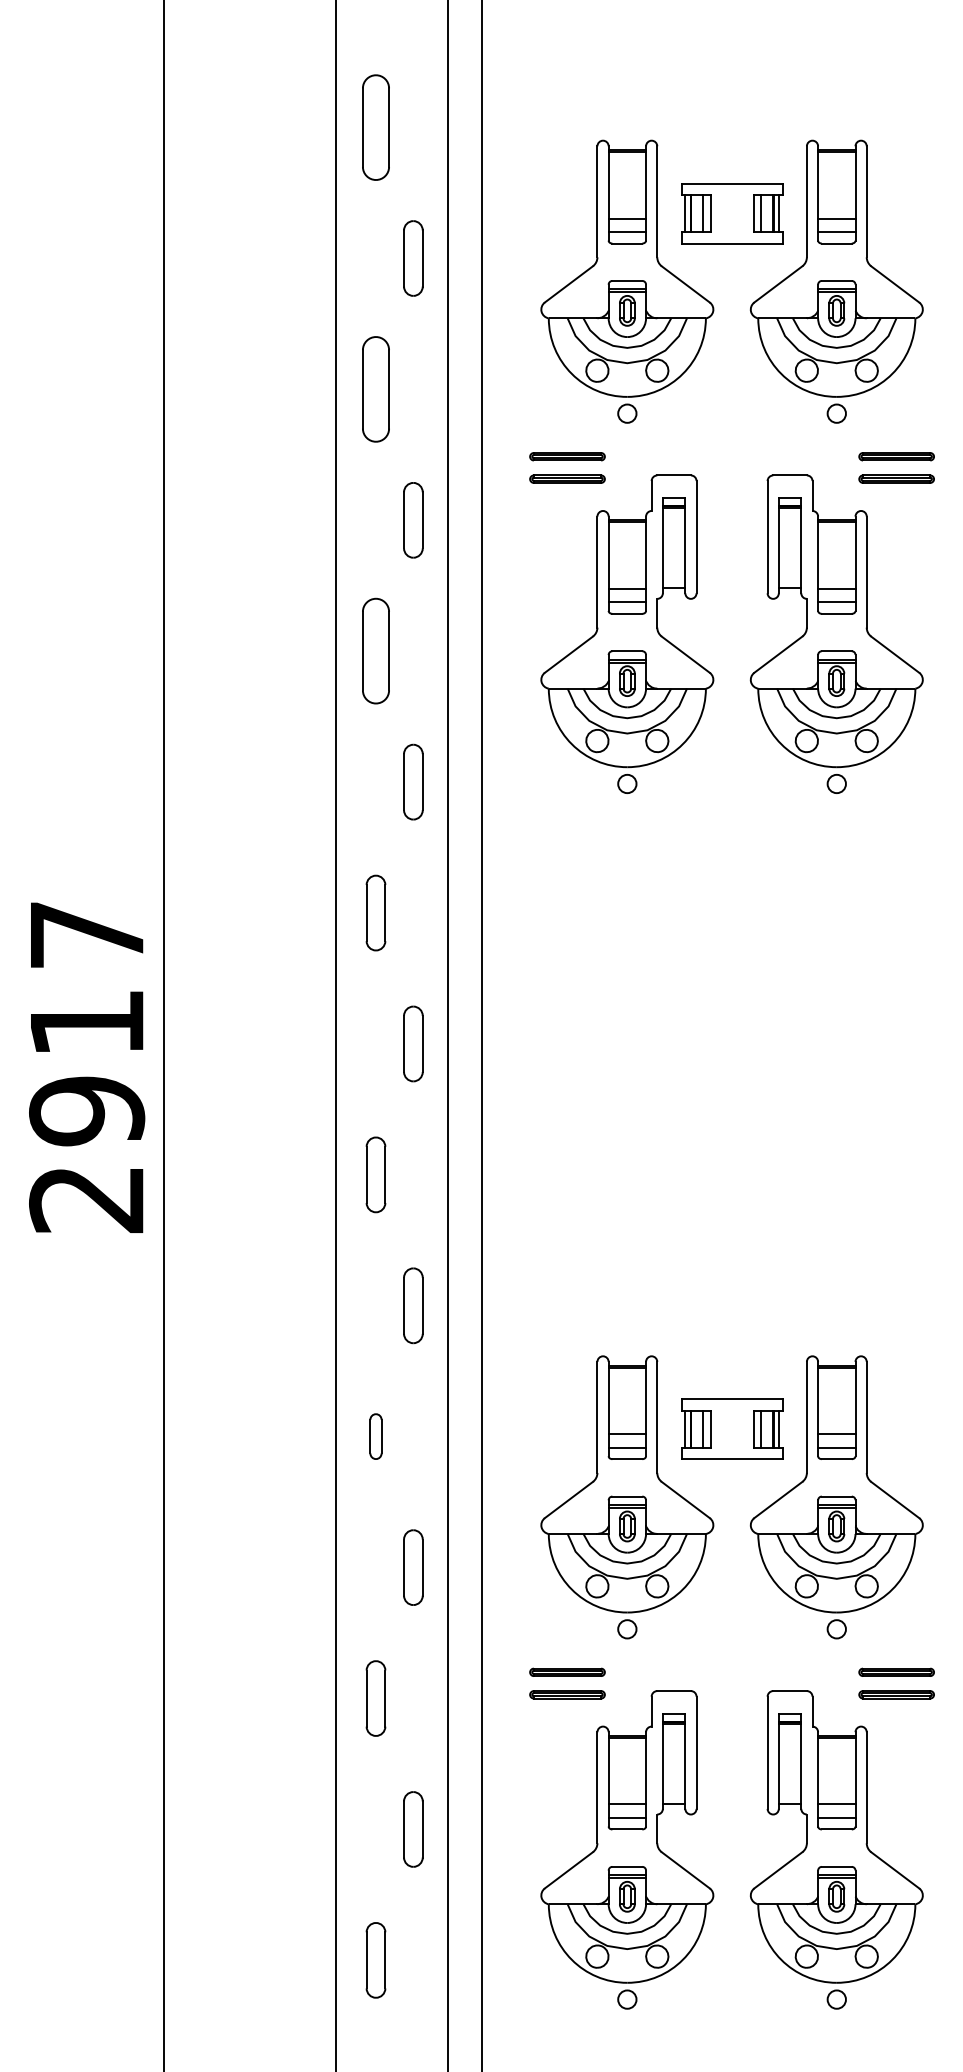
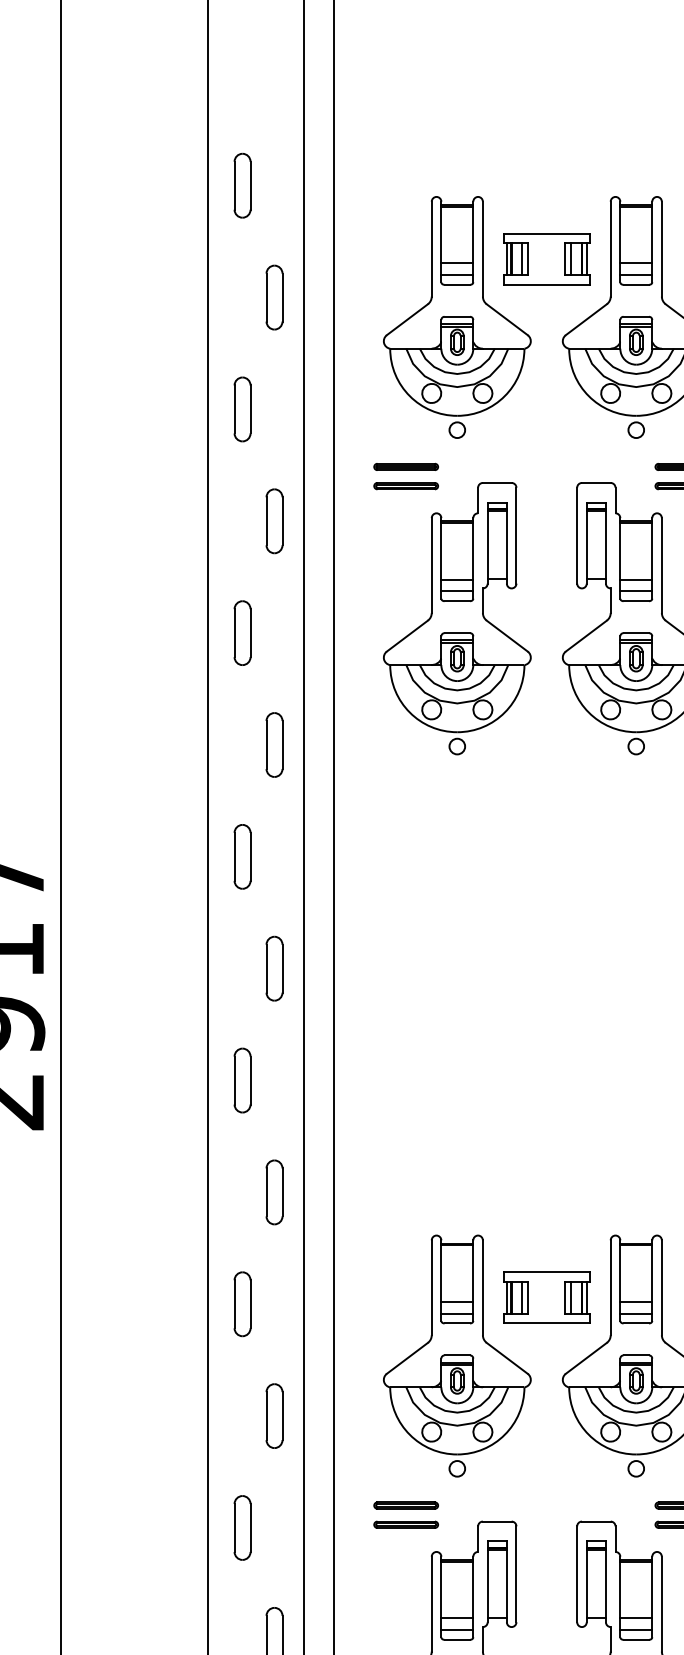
part: (375, 127) -> (242, 185), size x0.71
part: (375, 389) -> (242, 409), size x0.71
part: (375, 651) -> (242, 633), size x0.71
part: (375, 1436) -> (242, 1304), size x1.67

